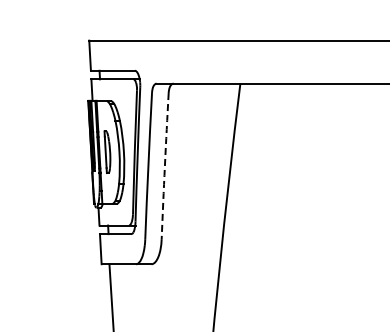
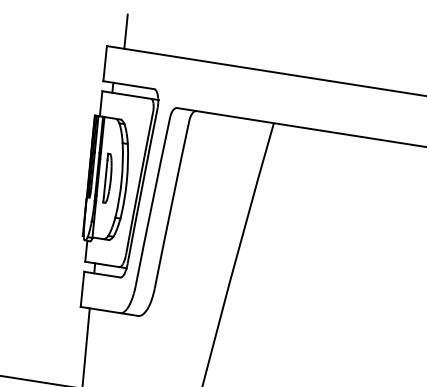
line: (103, 25) -> (126, 31), added
arc: (164, 166) -> (171, 205), dashed -> solid

